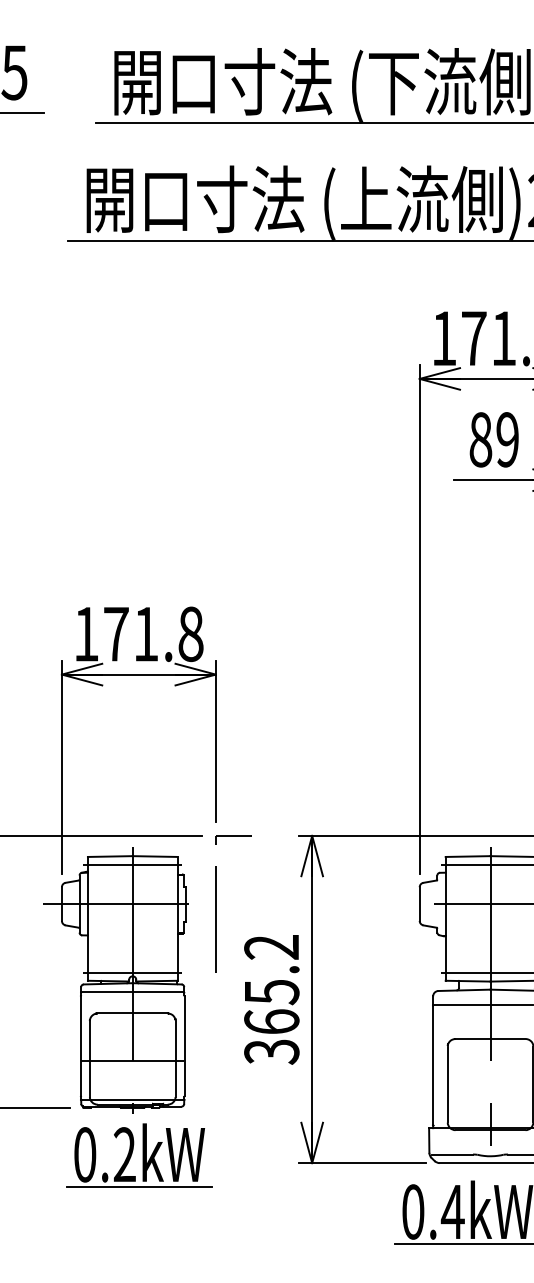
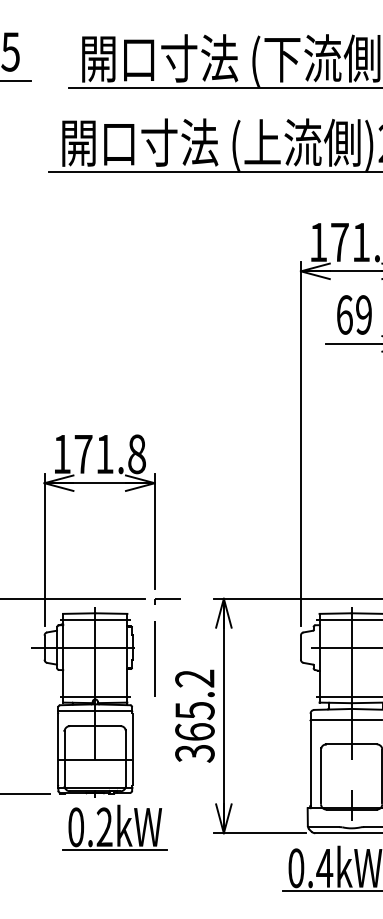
text: (480, 439) -> (344, 314), 89 -> 69
part: (138, 1155) -> (114, 827), moved

